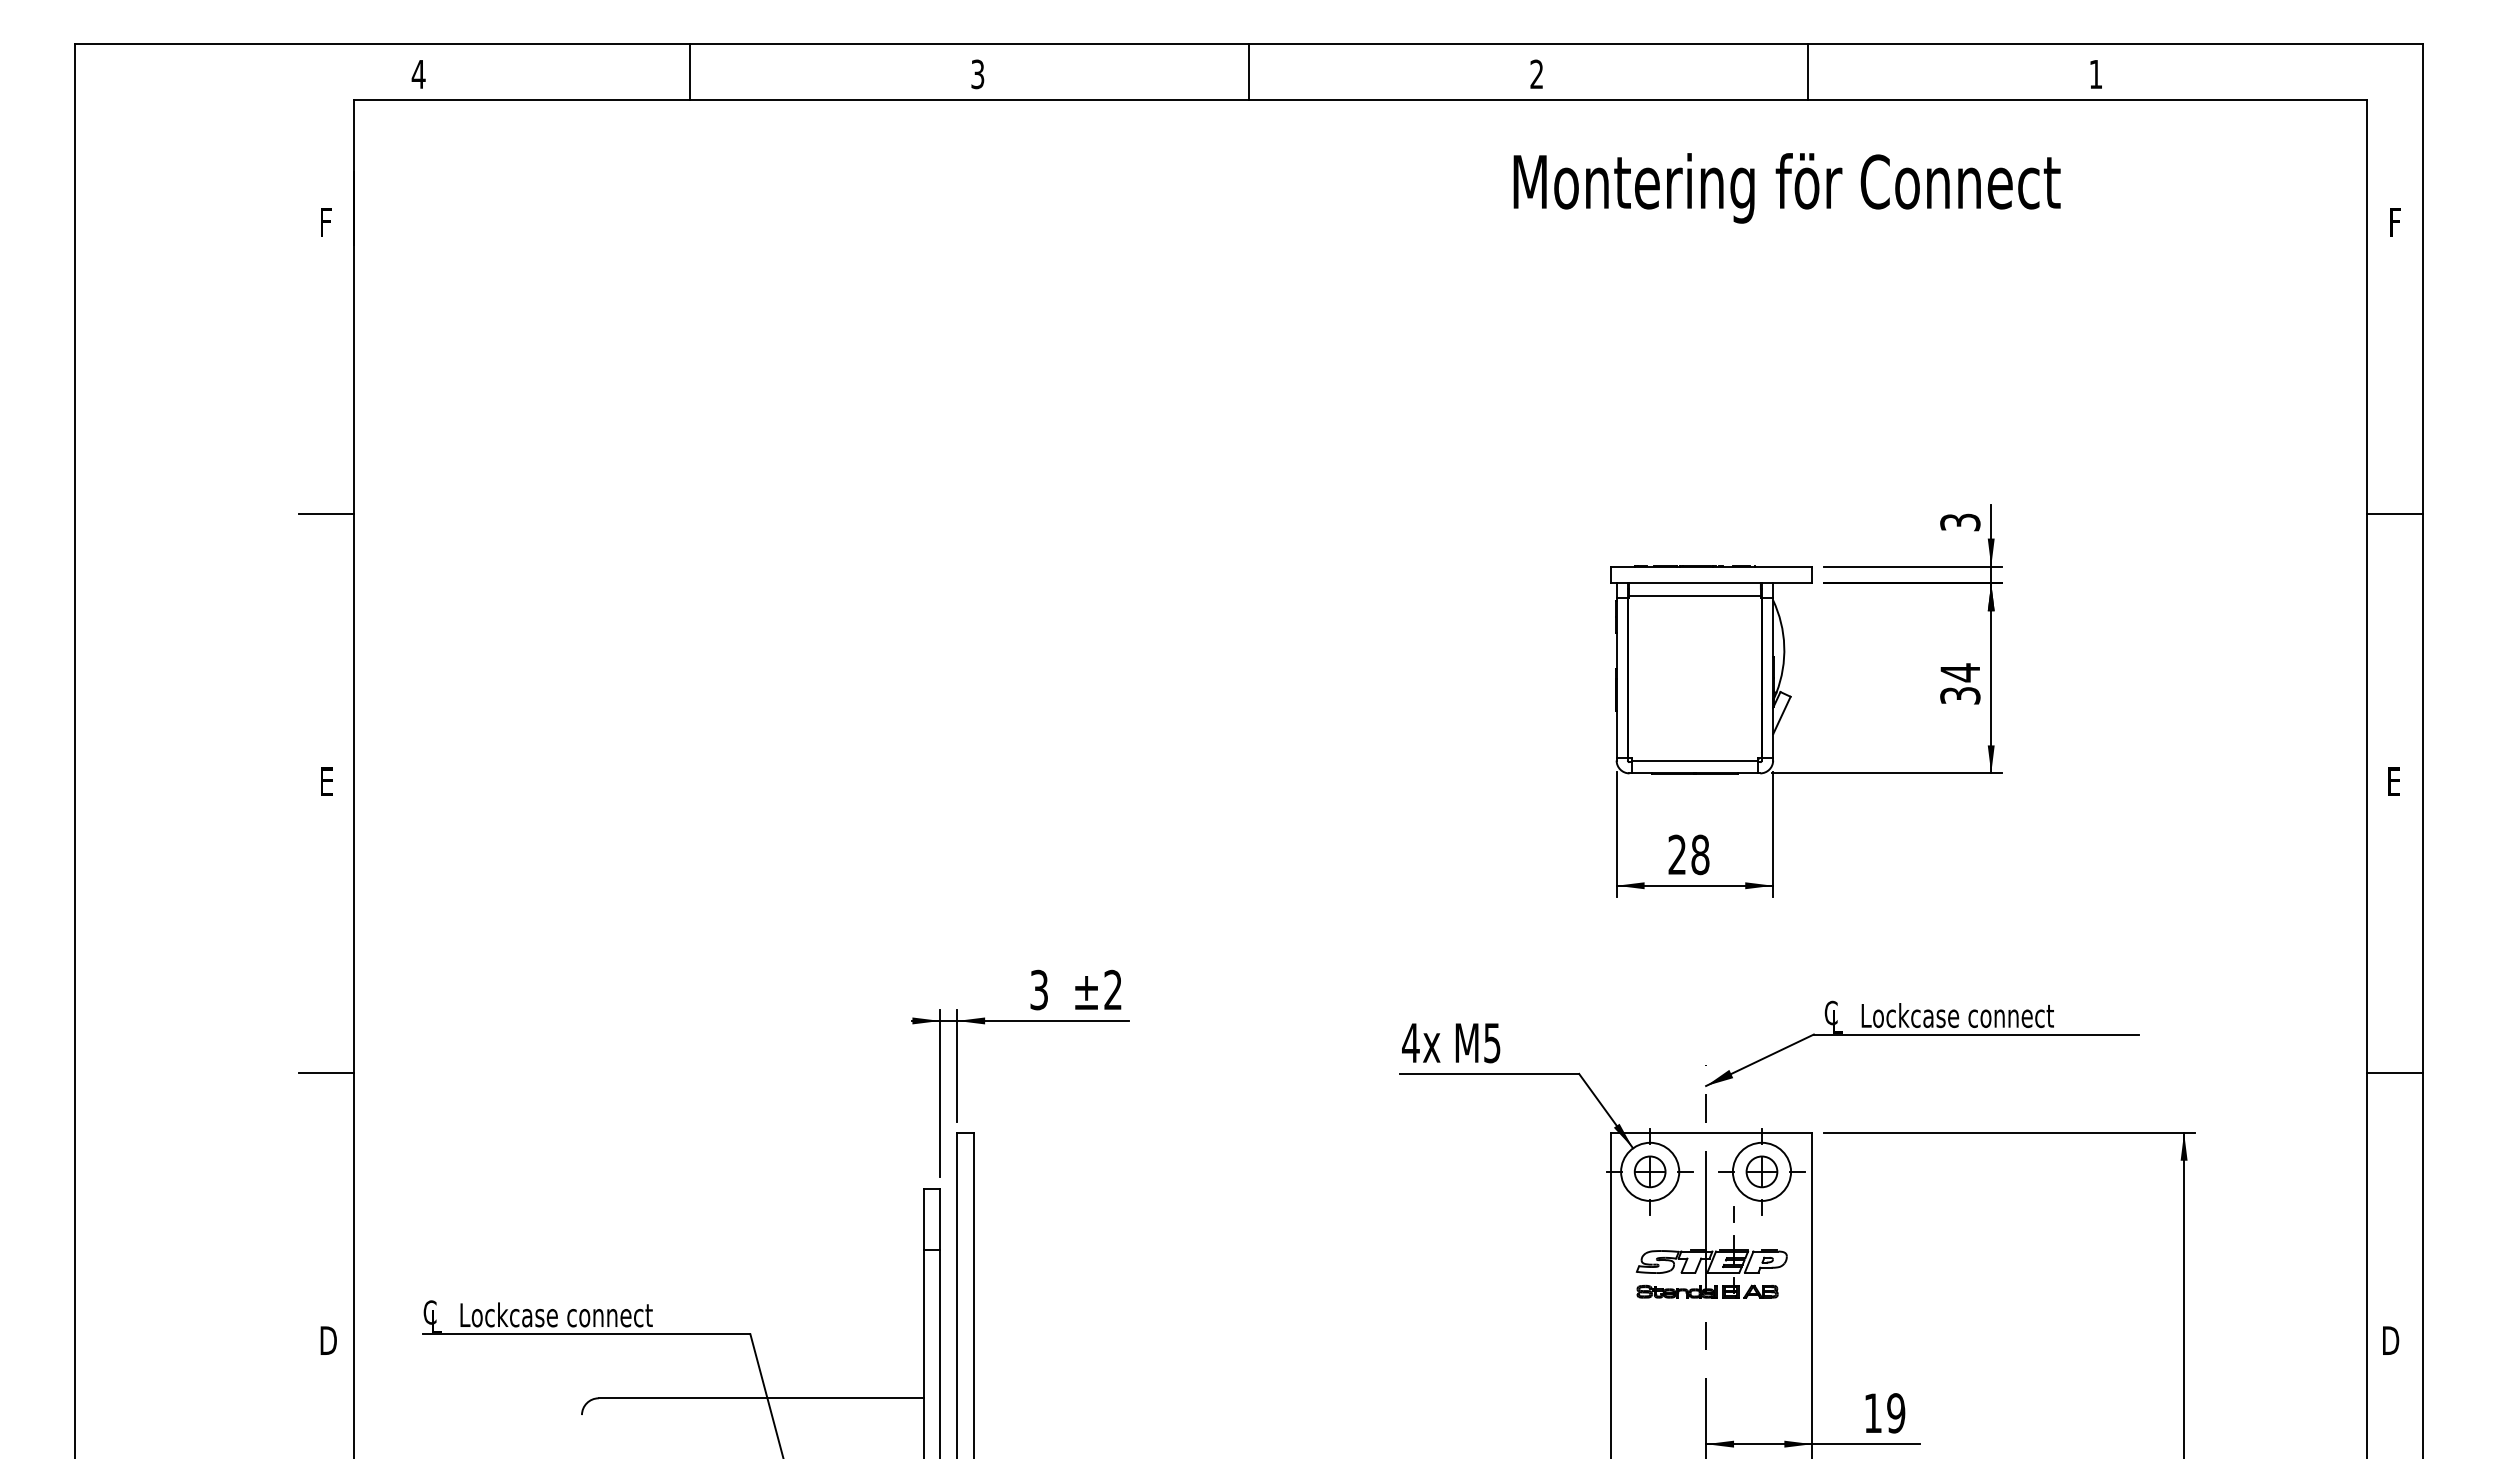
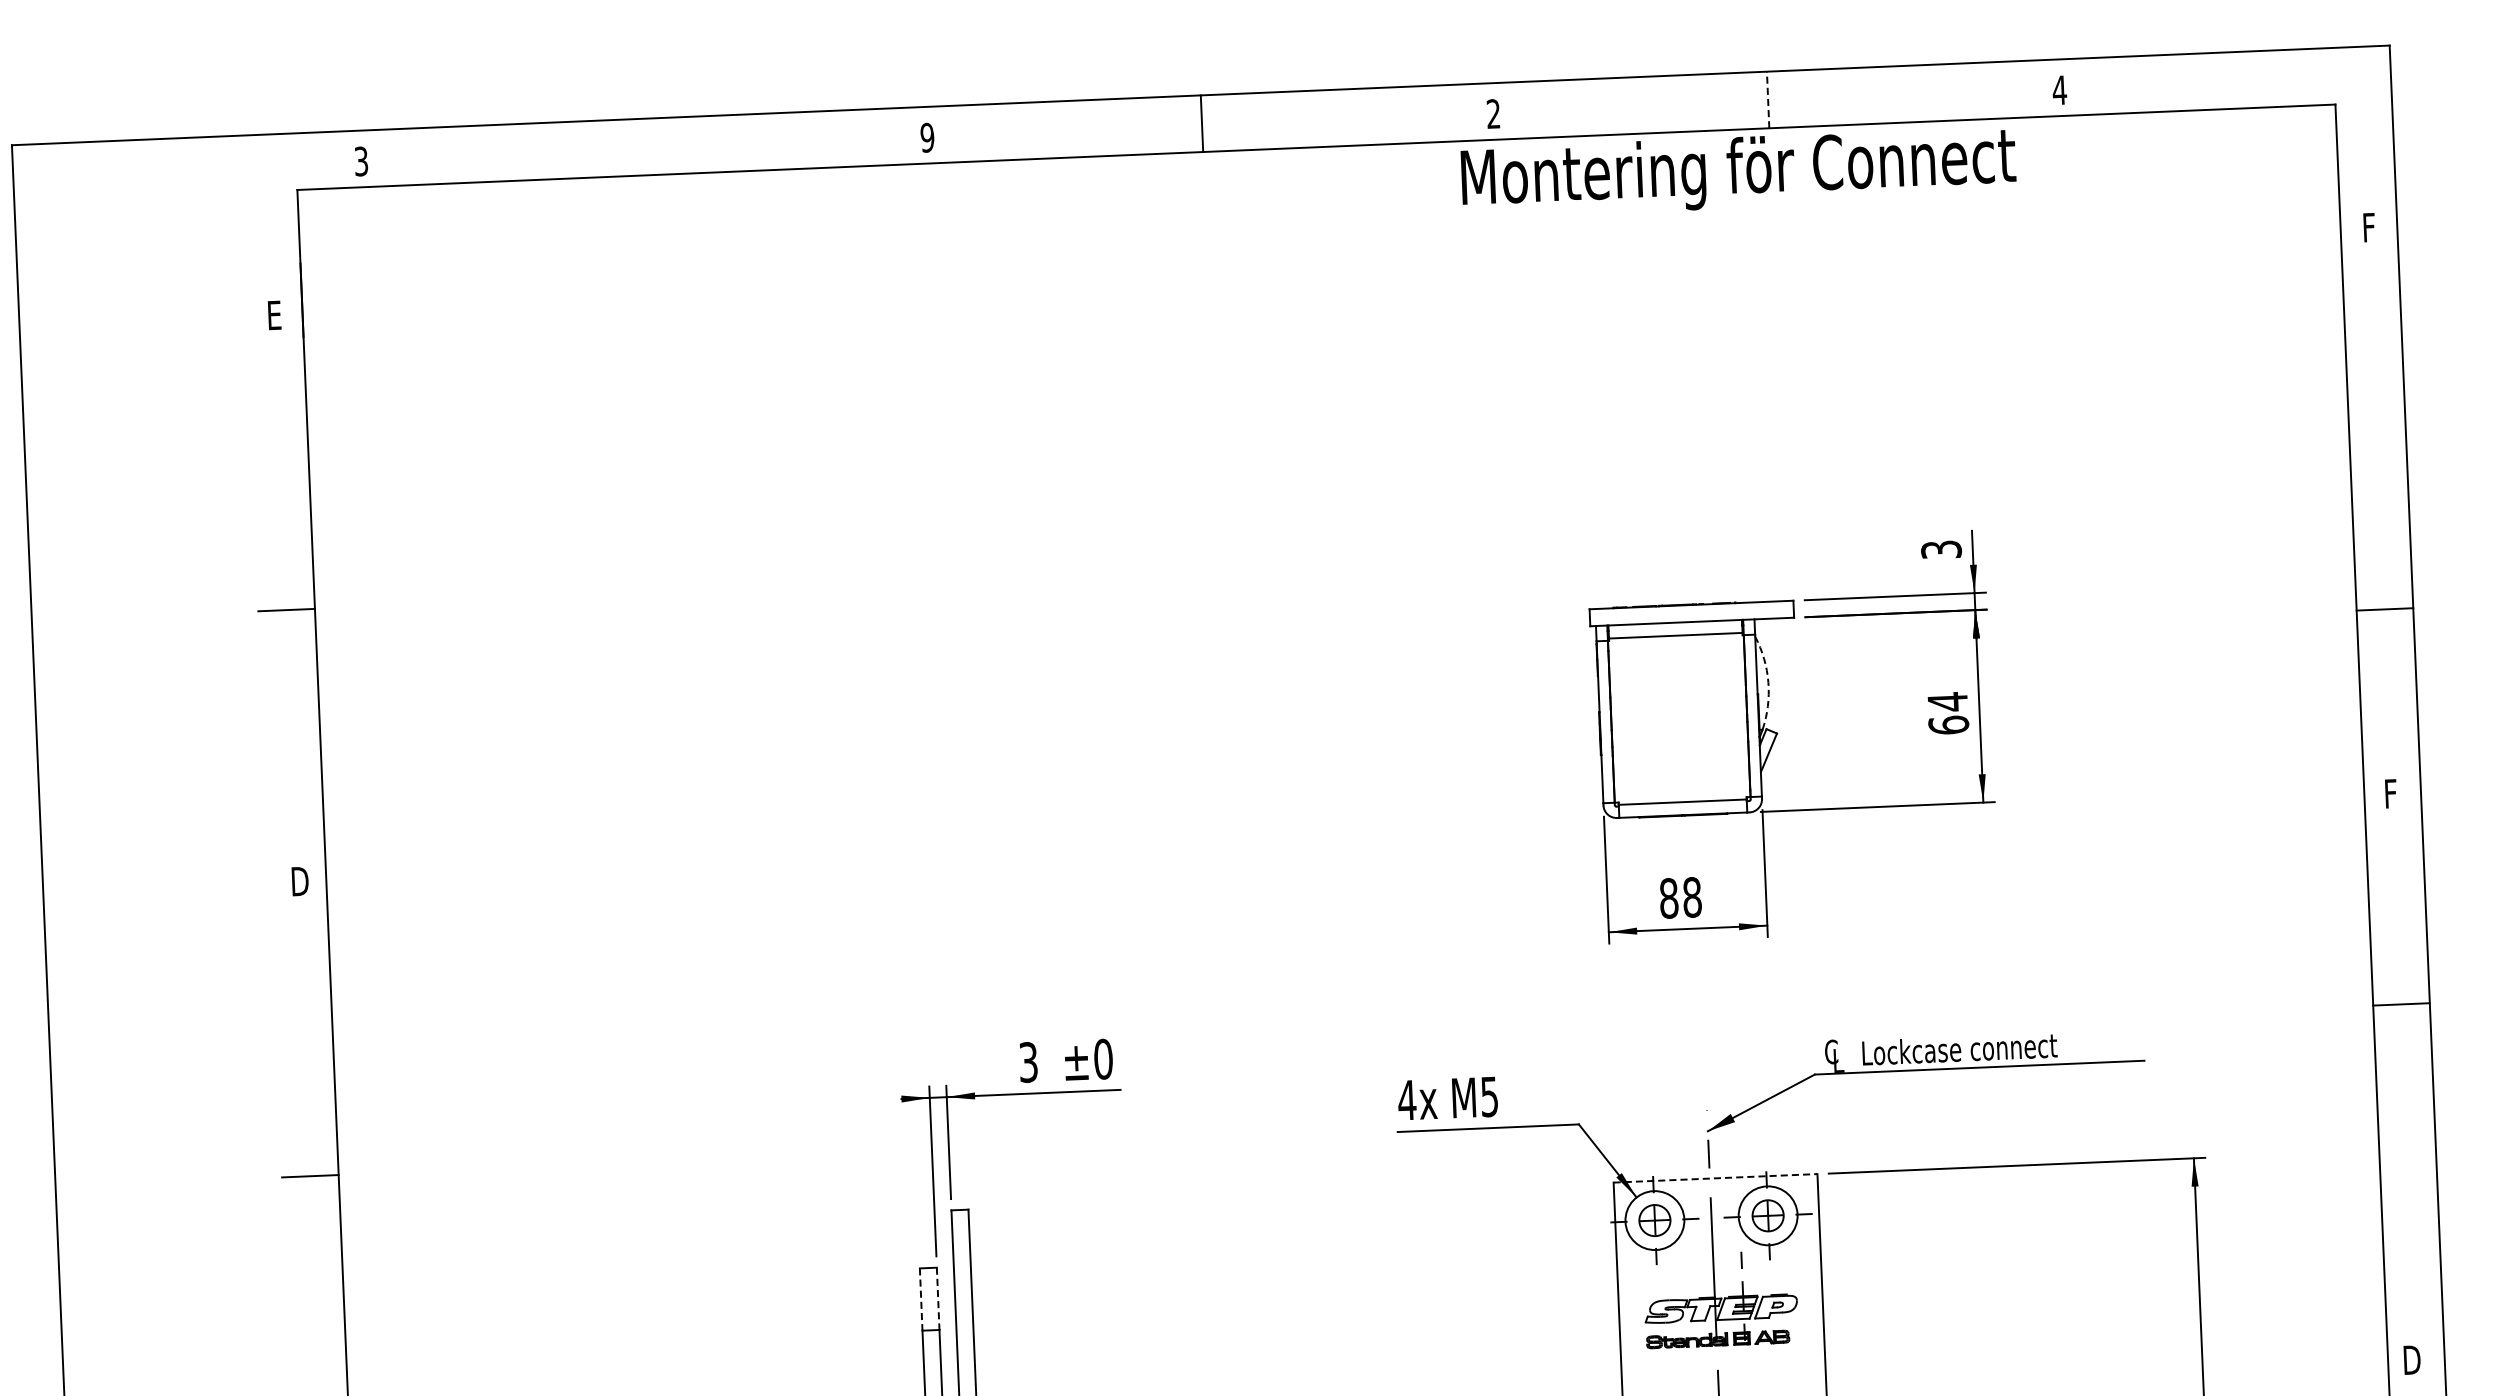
line: (689, 71) -> (635, 147), removed
line: (1808, 71) -> (1768, 99), solid -> dashed
text: (977, 73) -> (927, 136), 3 -> 9
text: (418, 74) -> (361, 161), 4 -> 3
text: (2095, 74) -> (2059, 90), 1 -> 4
text: (1786, 188) -> (1738, 172), moved
text: (327, 222) -> (275, 315), F -> E
line: (2395, 513) -> (2385, 609), moved
arc: (1784, 646) -> (1768, 682), solid -> dashed
text: (1960, 695) -> (1948, 725), 34 -> 64
text: (328, 781) -> (300, 881), E -> D
text: (2395, 781) -> (2393, 793), E -> F
text: (1677, 854) -> (1669, 898), 28 -> 88
text: (1113, 989) -> (1103, 1058), ±2 -> ±0
line: (2395, 1072) -> (2401, 1004), moved
line: (1711, 1132) -> (1715, 1178), solid -> dashed
line: (923, 1219) -> (921, 1299), solid -> dashed
line: (940, 1219) -> (938, 1298), solid -> dashed

